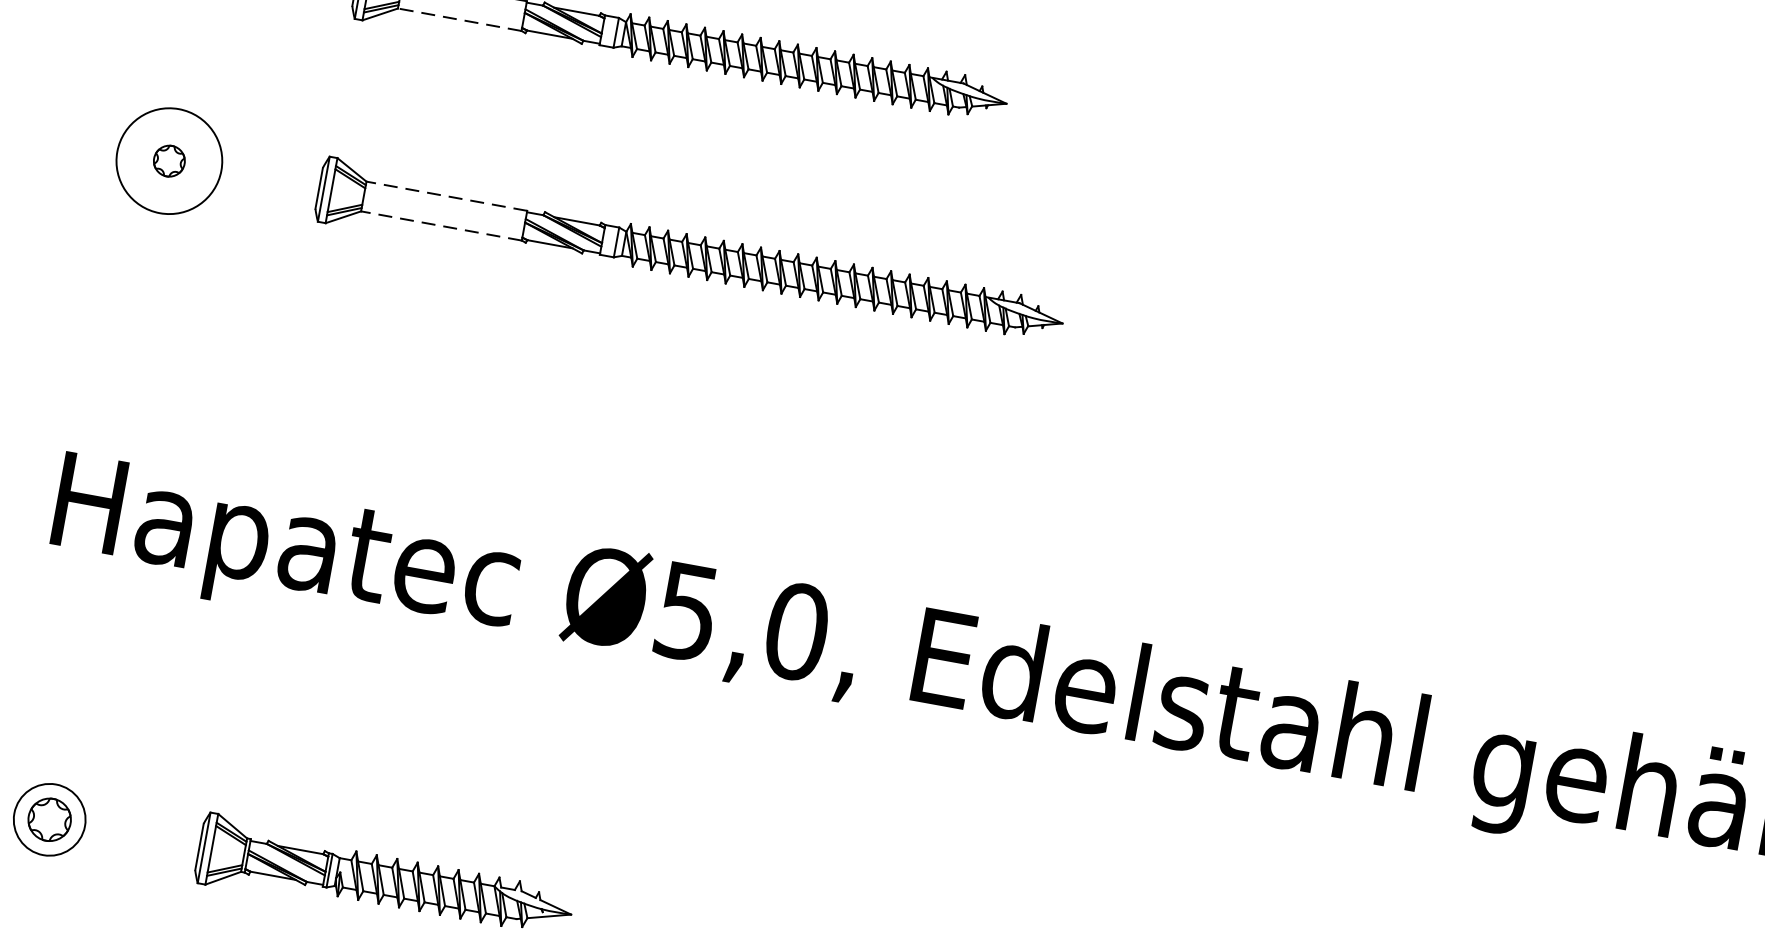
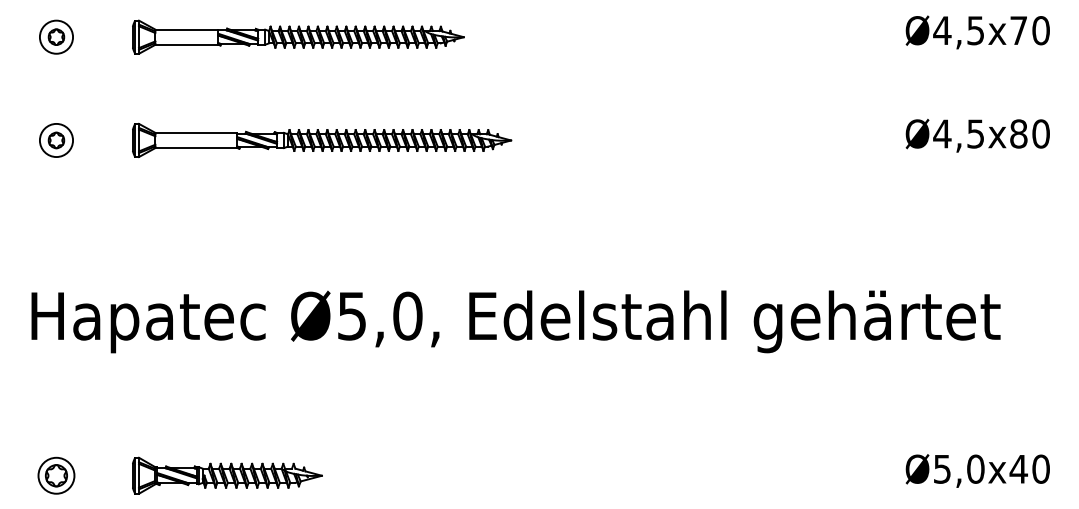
line: (459, 19) -> (186, 44), dashed -> solid
circle: (169, 161) -> (56, 140), size x0.62
line: (447, 195) -> (196, 132), dashed -> solid
line: (441, 226) -> (196, 148), dashed -> solid

